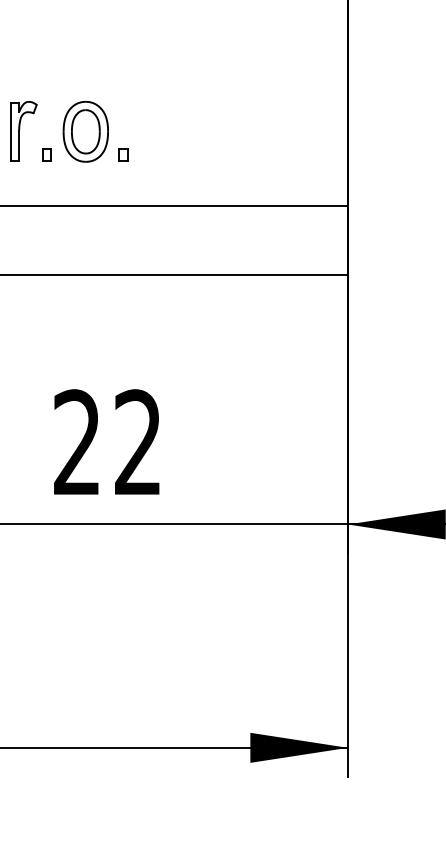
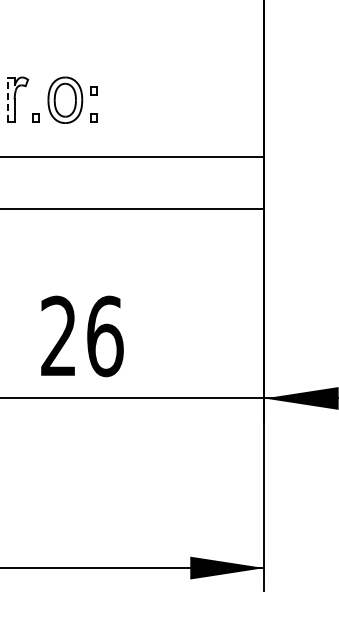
part: (122, 118) -> (93, 90), added
line: (10, 130) -> (8, 99), solid -> dashed
text: (138, 442) -> (105, 336), 22 -> 26

